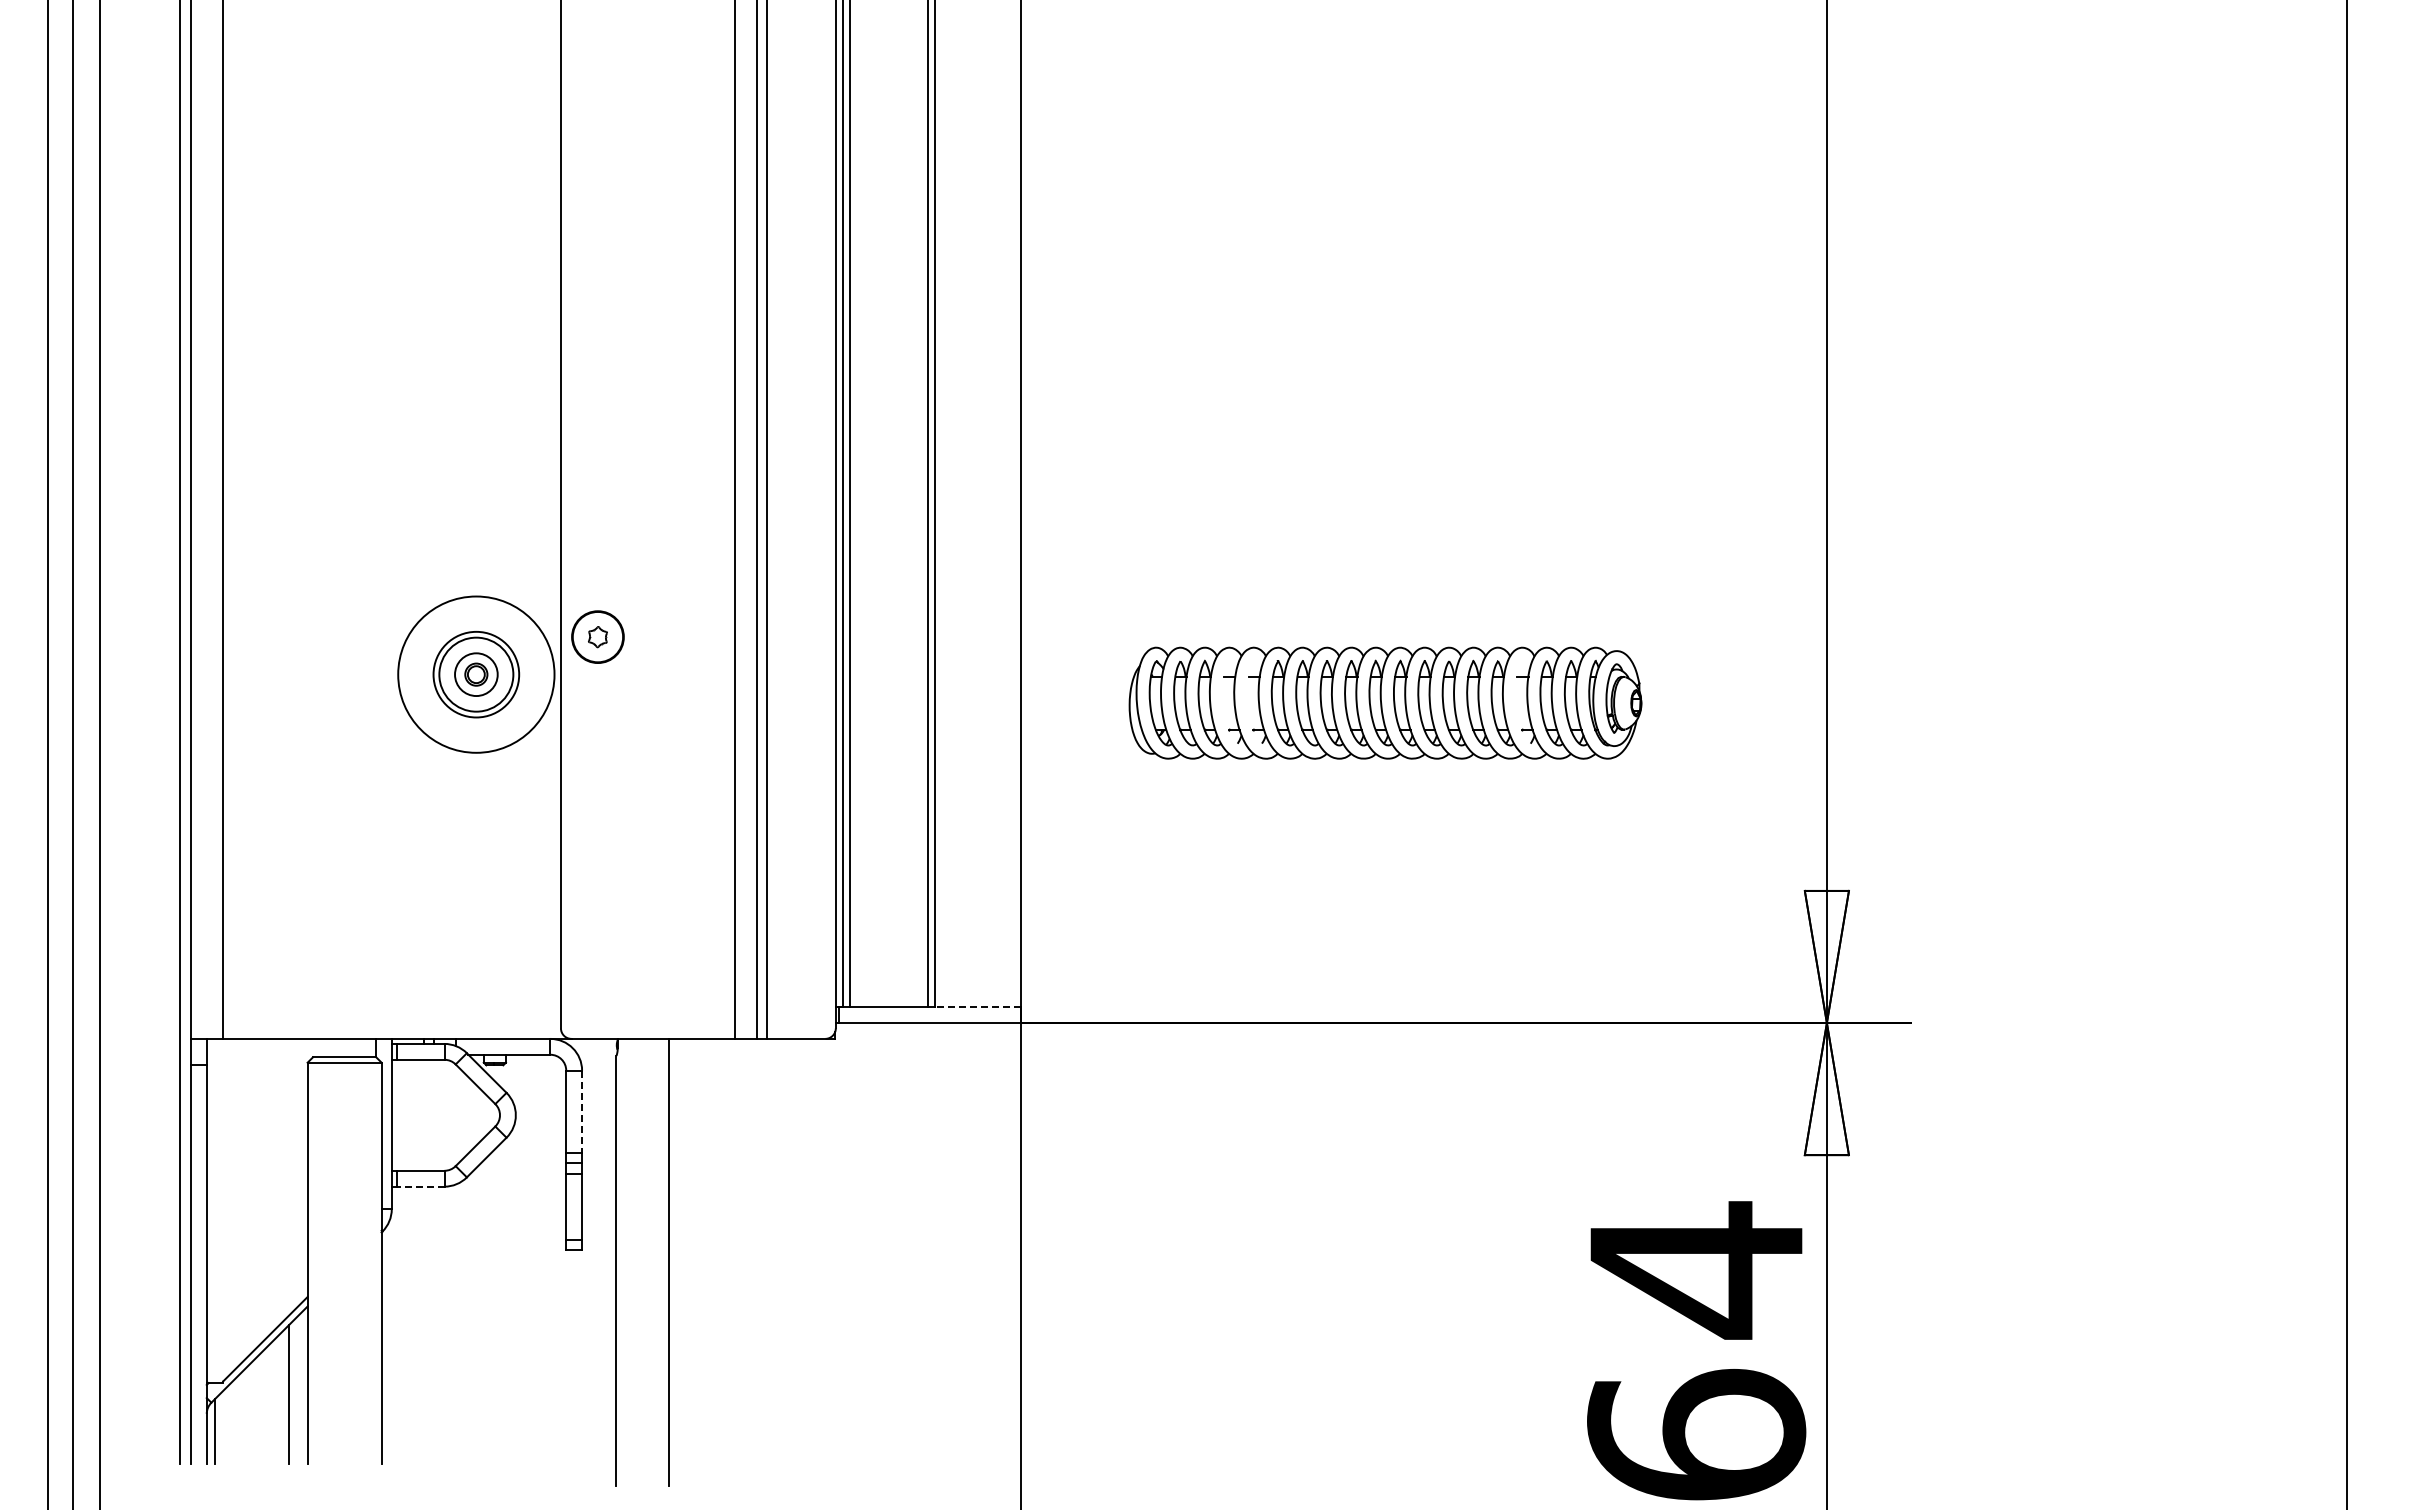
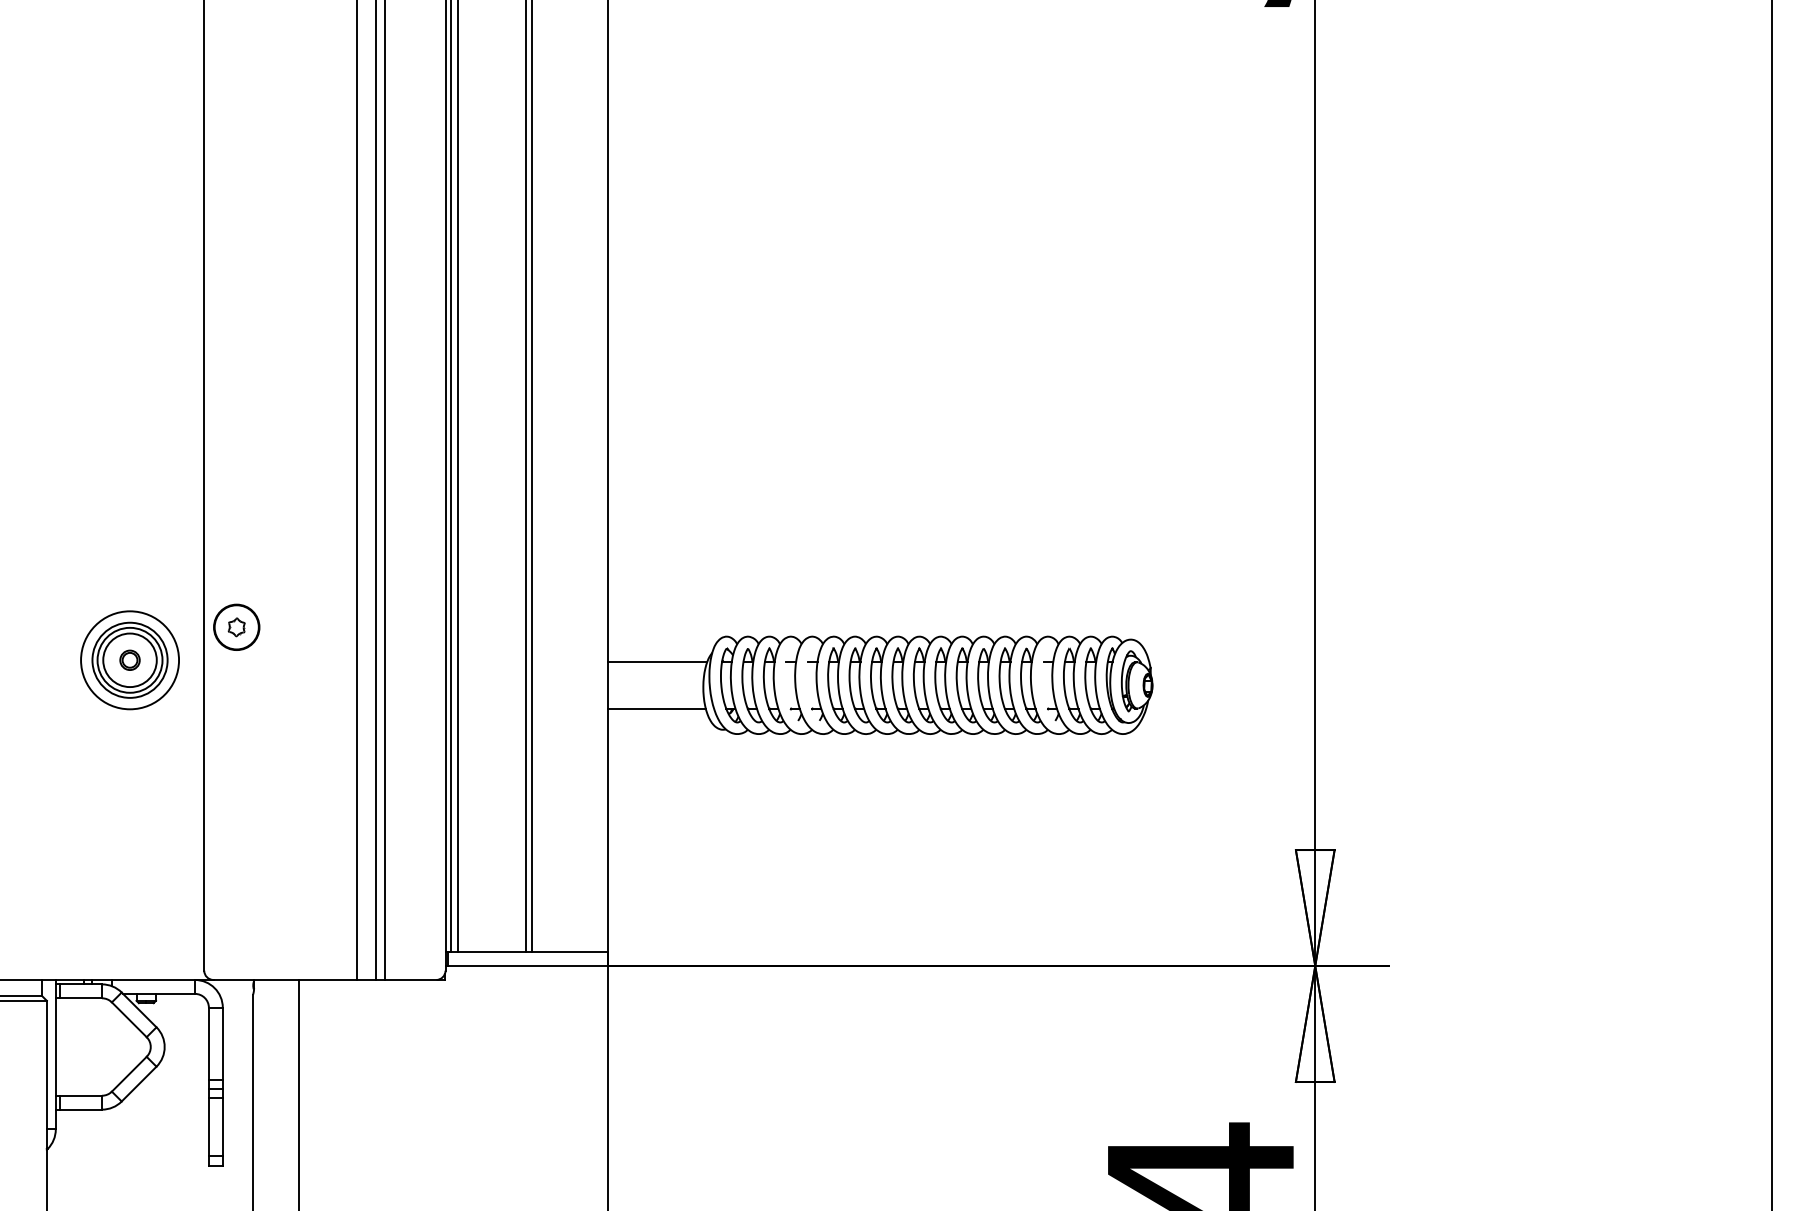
circle: (475, 674) -> (129, 660), size x1.43
circle: (476, 674) -> (130, 660), size x0.71
line: (1077, 676) -> (657, 661), added
line: (1076, 729) -> (656, 708), added
line: (977, 1007) -> (569, 952), dashed -> solid
line: (582, 1111) -> (223, 1043), dashed -> solid
line: (420, 1186) -> (81, 1109), dashed -> solid

